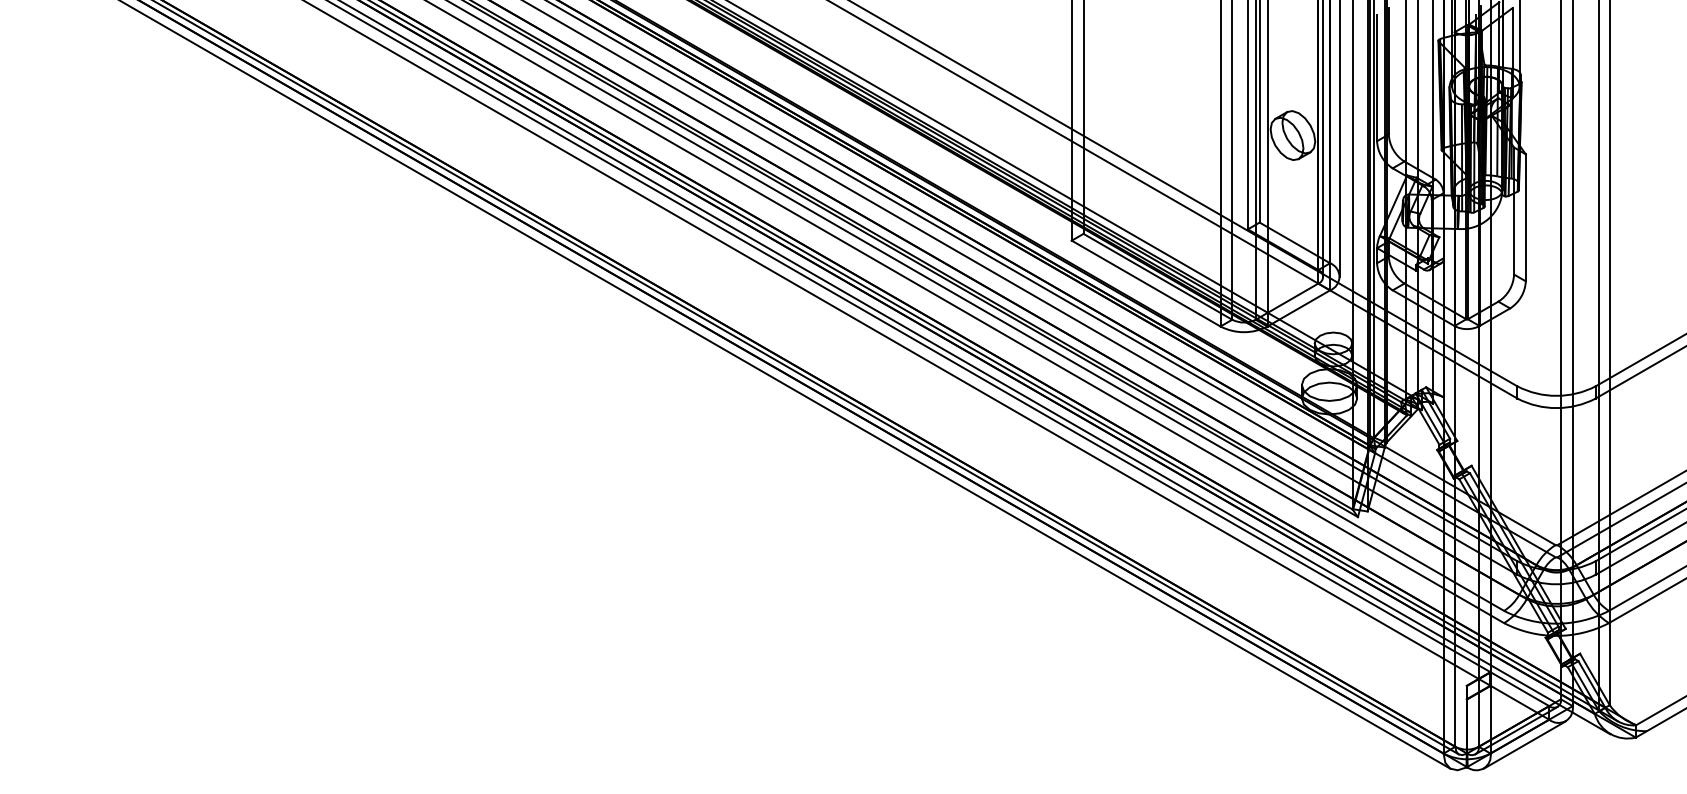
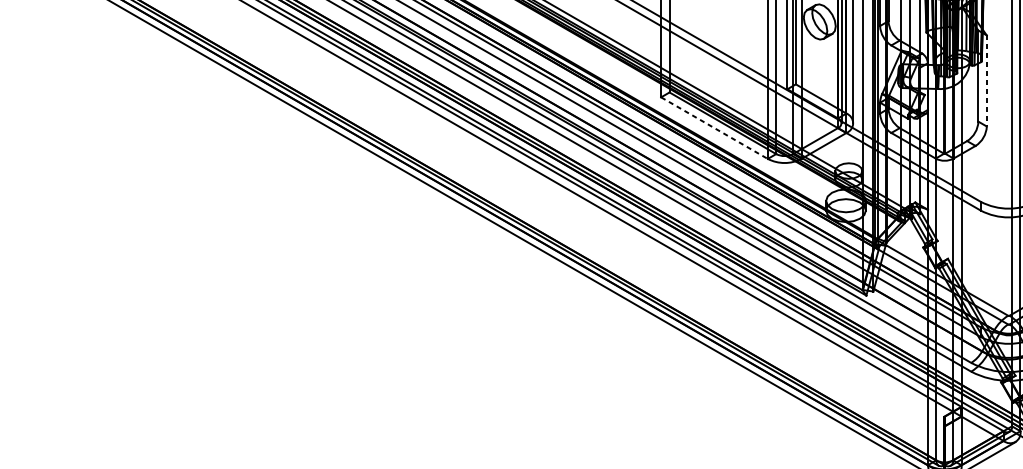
line: (1525, 218) -> (986, 81), solid -> dashed
line: (1146, 283) -> (714, 128), solid -> dashed

